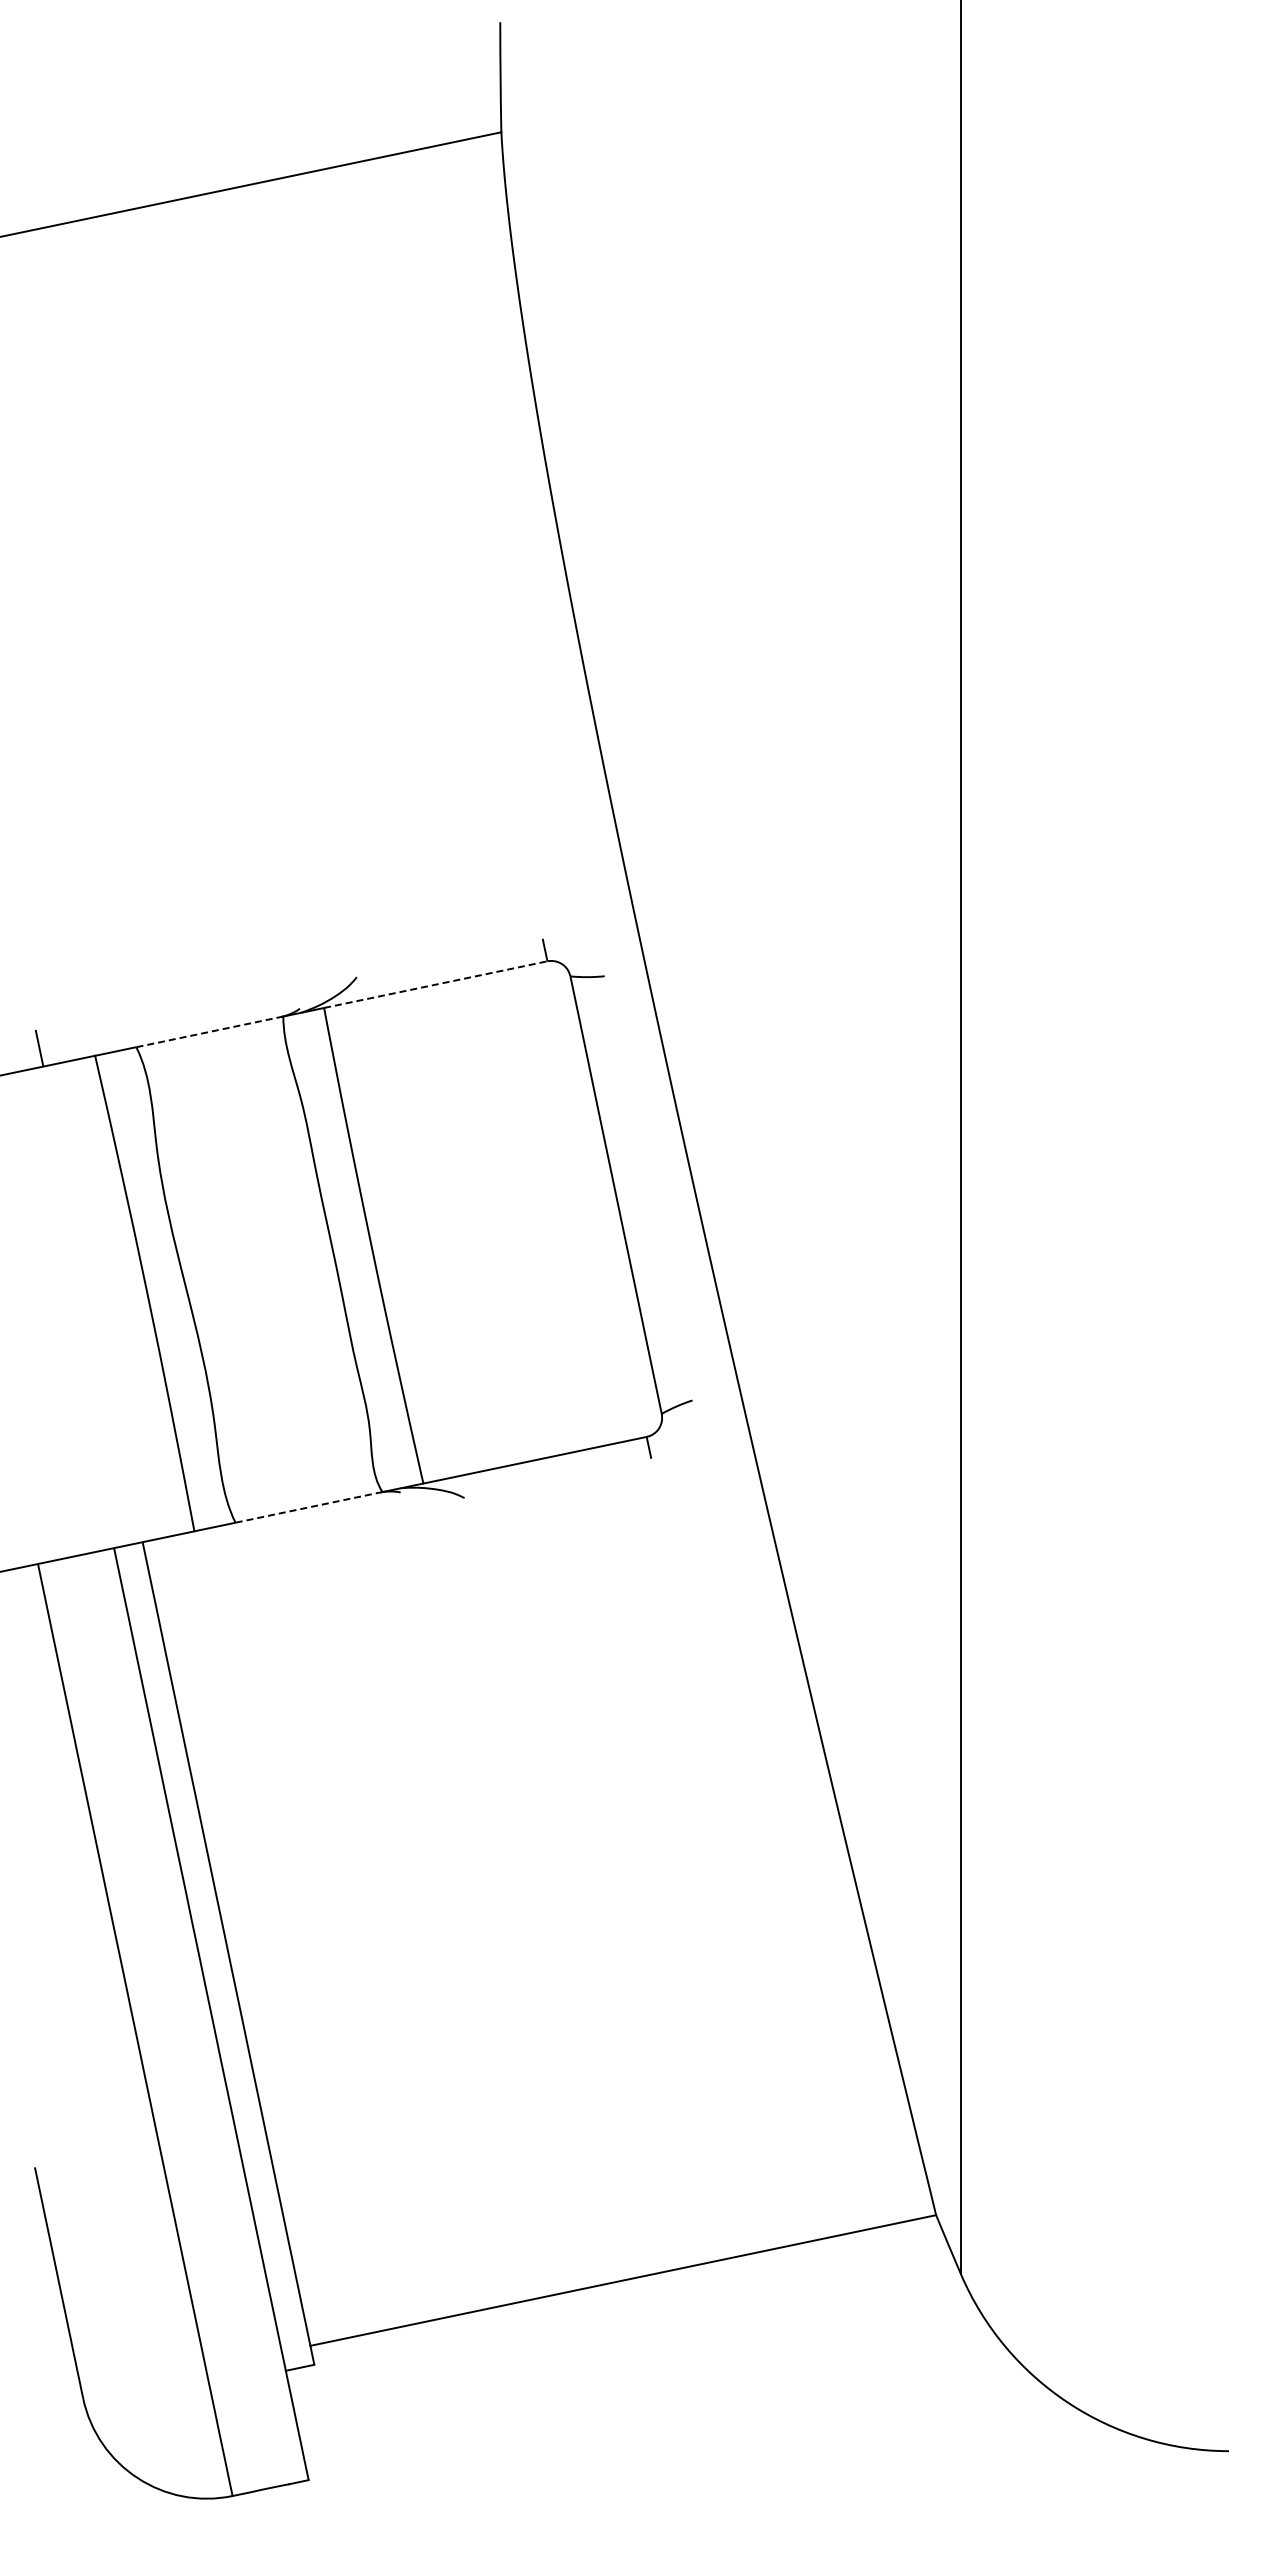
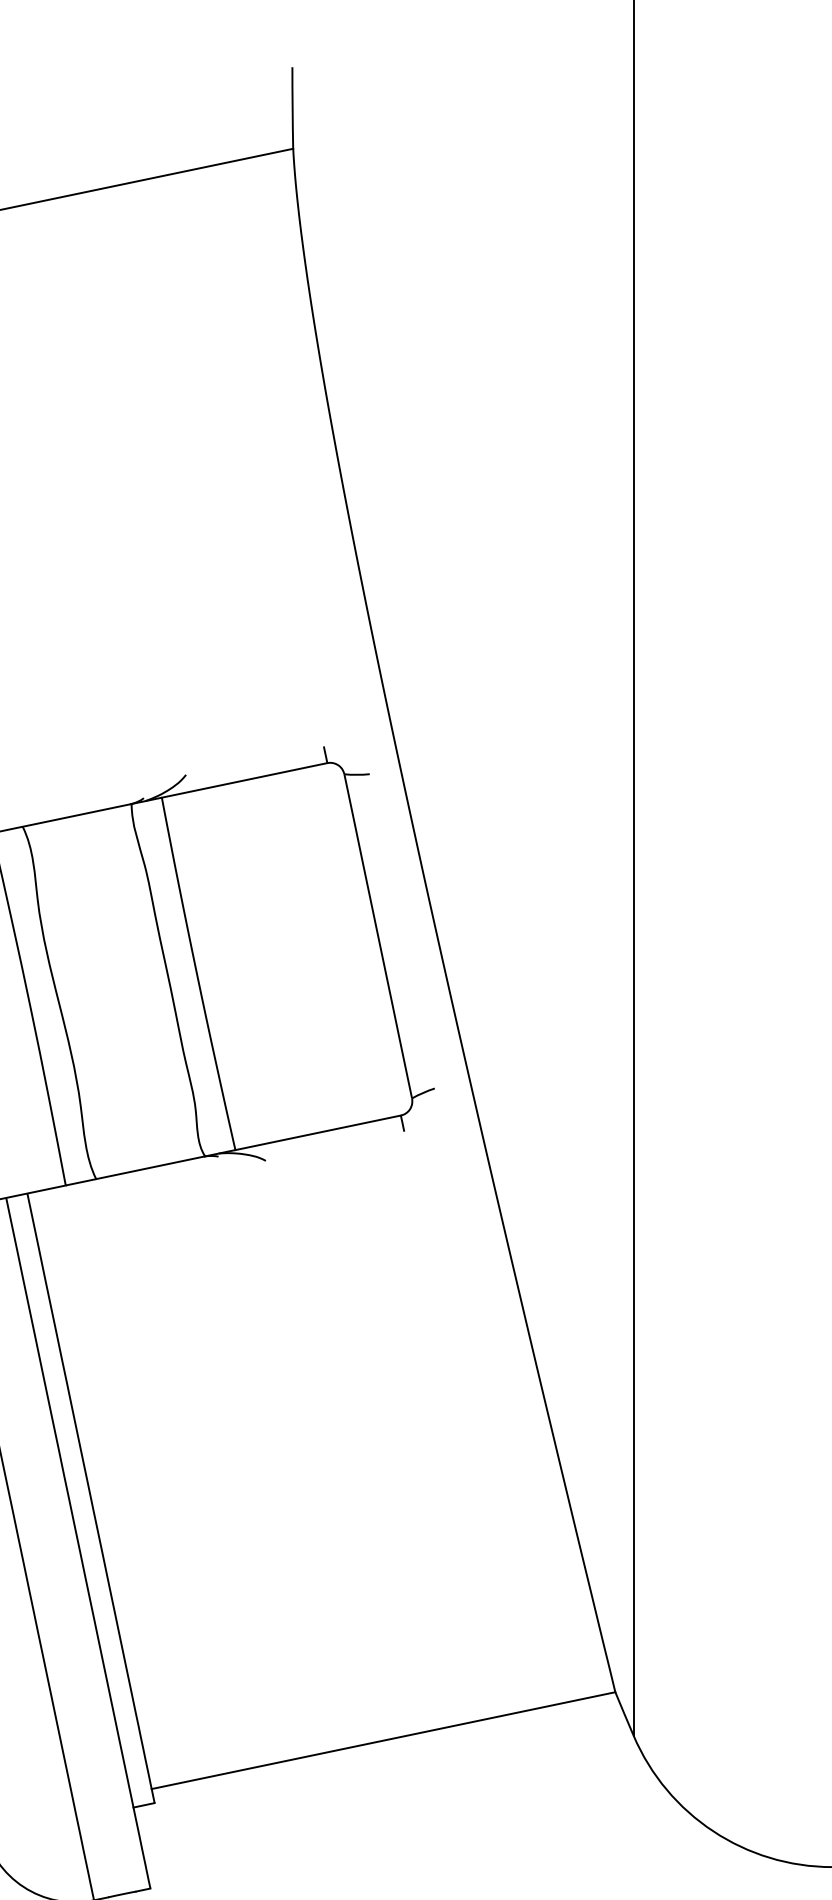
line: (436, 984) -> (245, 780), dashed -> solid
line: (209, 1031) -> (76, 815), dashed -> solid
line: (308, 1507) -> (150, 1167), dashed -> solid

